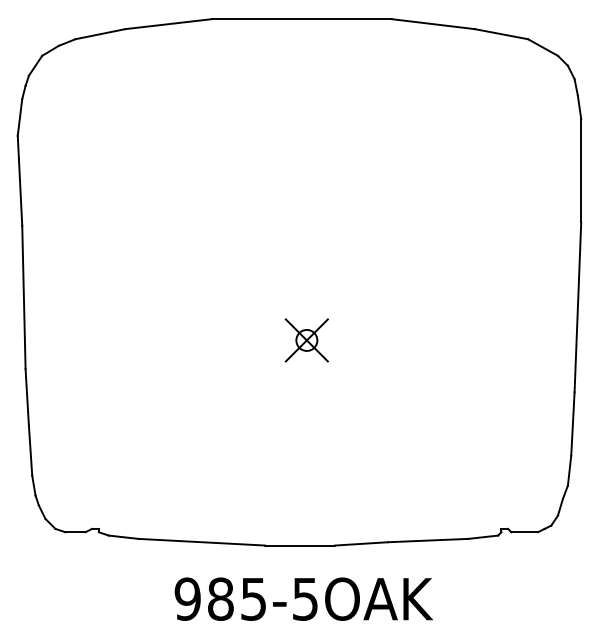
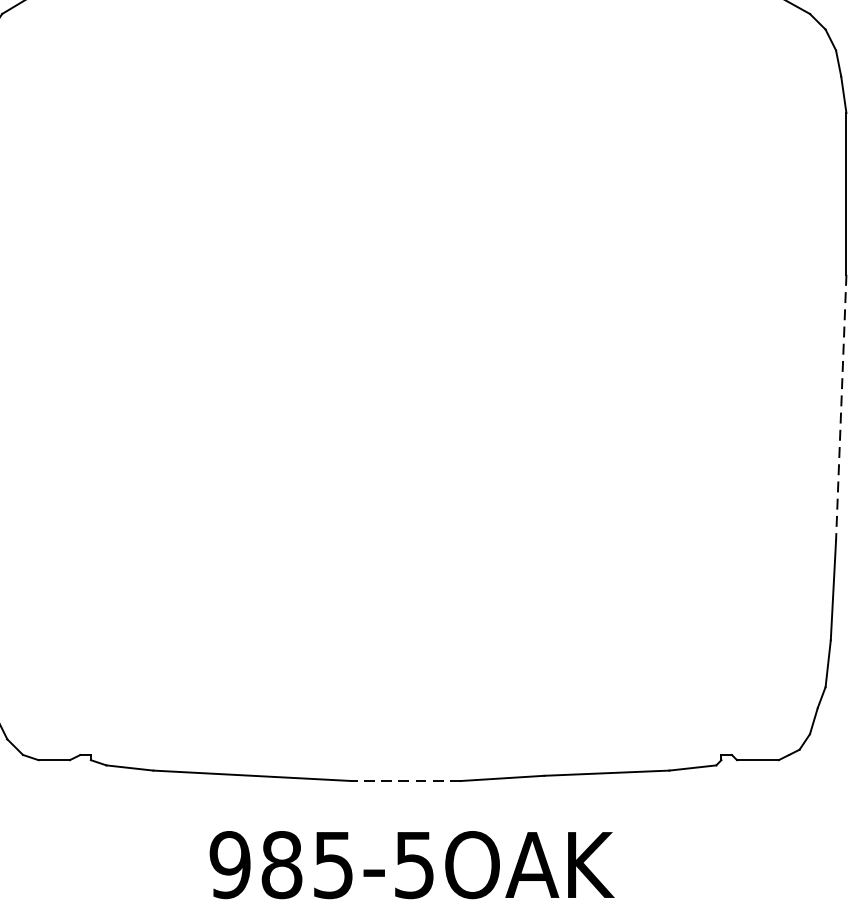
line: (577, 307) -> (840, 408), solid -> dashed
part: (306, 340) -> (416, 459), removed
line: (300, 545) -> (406, 780), solid -> dashed

